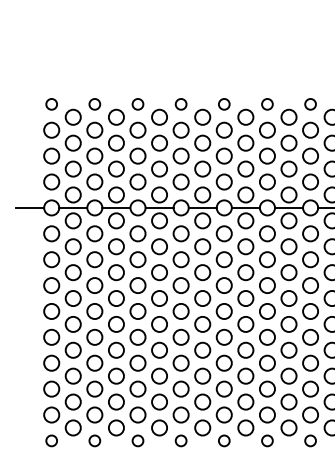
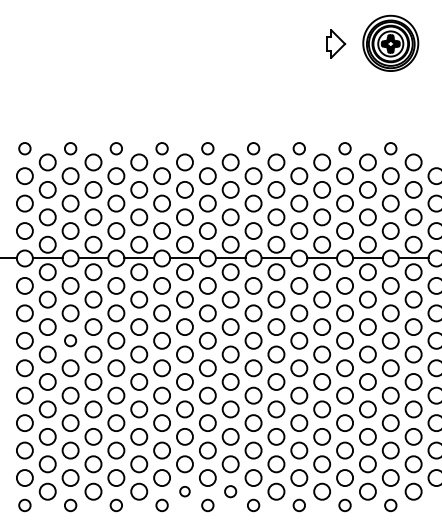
circle: (94, 285) -> (70, 340), size x0.7
circle: (202, 427) -> (184, 491), size x0.6
circle: (245, 427) -> (230, 491), size x0.7

